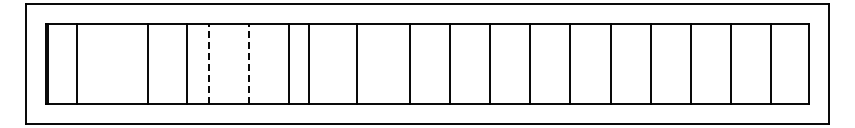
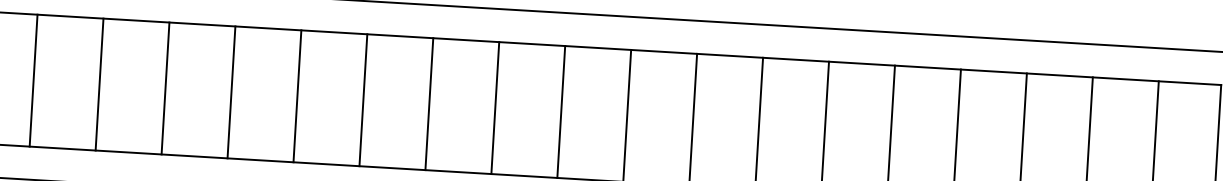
line: (77, 63) -> (34, 79), moved
line: (148, 63) -> (99, 83), moved
line: (187, 63) -> (165, 87), moved
line: (208, 63) -> (231, 91), dashed -> solid
line: (248, 63) -> (296, 95), dashed -> solid
line: (309, 63) -> (429, 103), moved
line: (357, 63) -> (495, 107), moved

